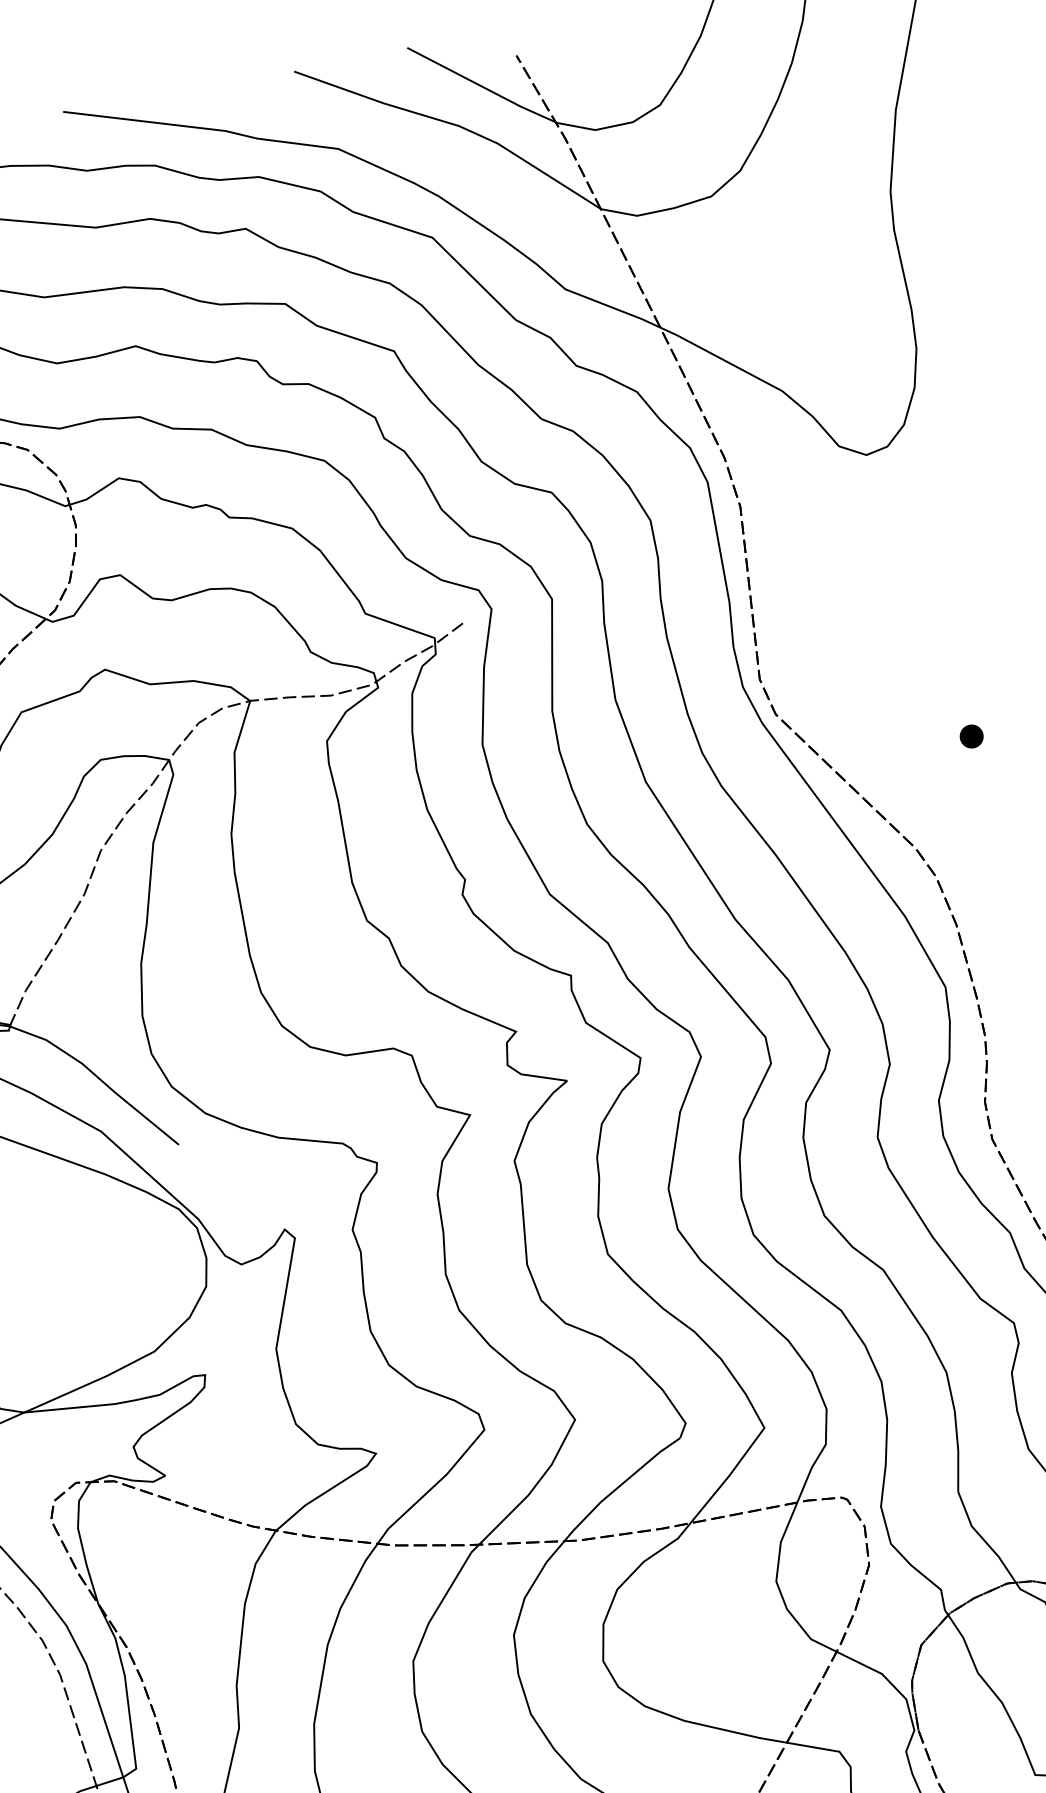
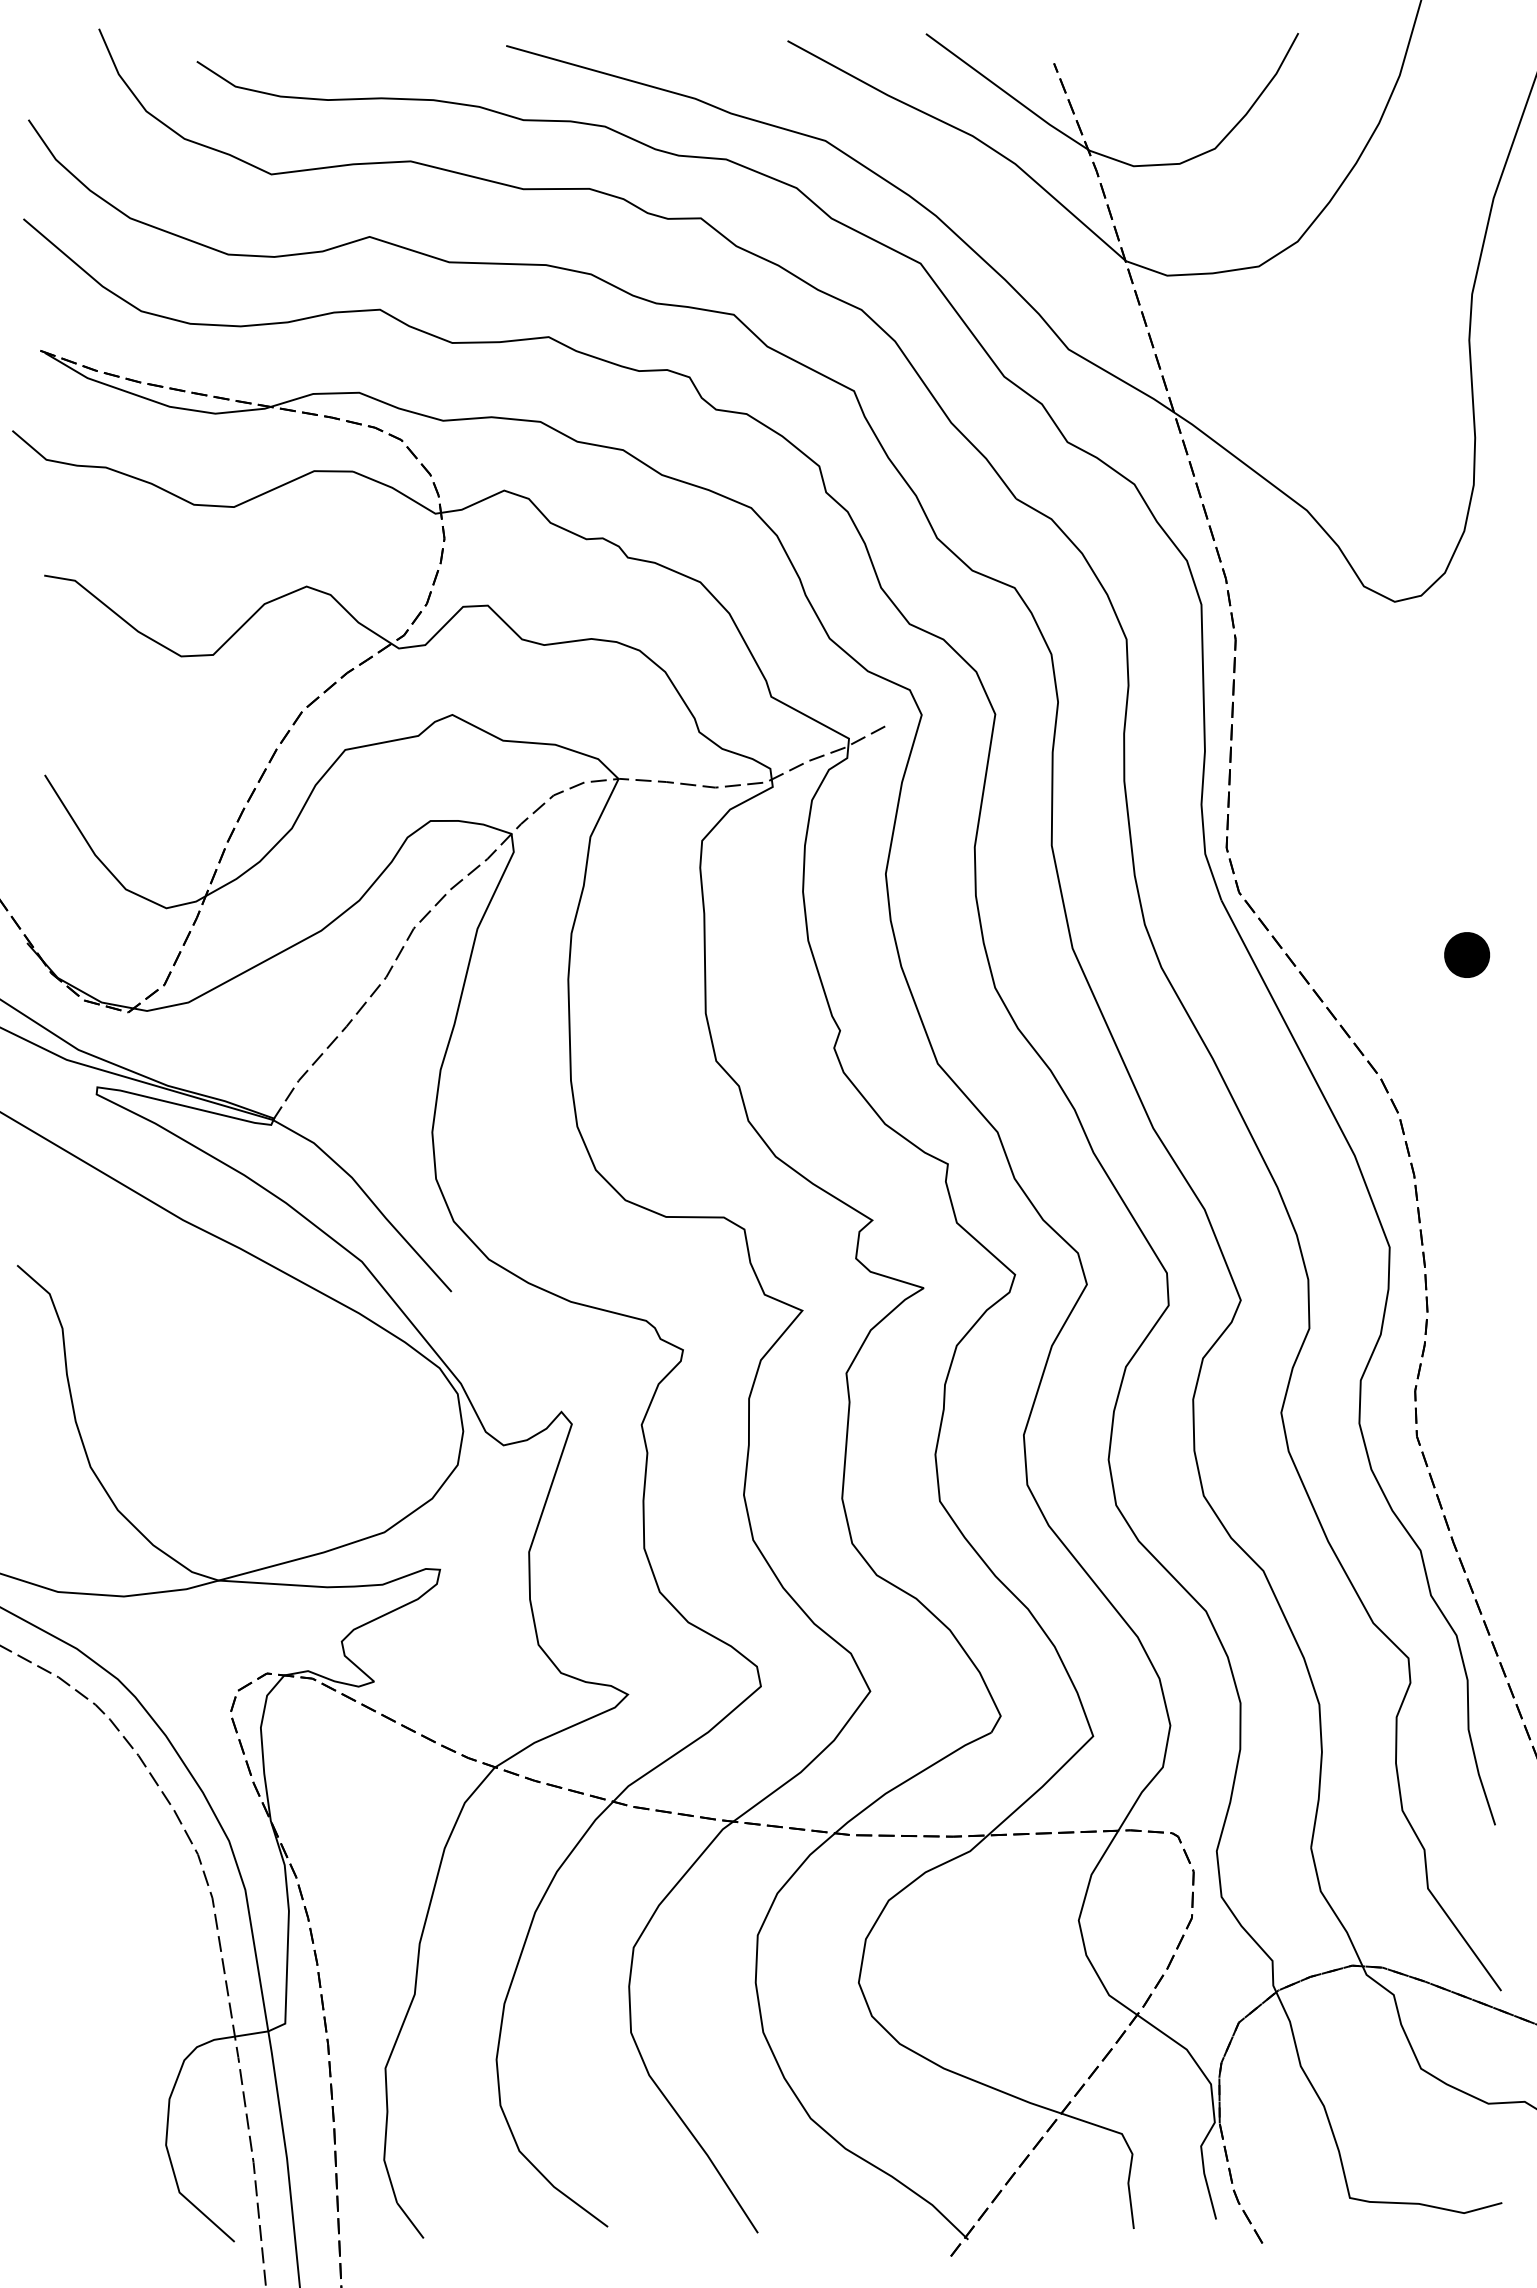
part: (971, 736) -> (1467, 954), size x1.6

